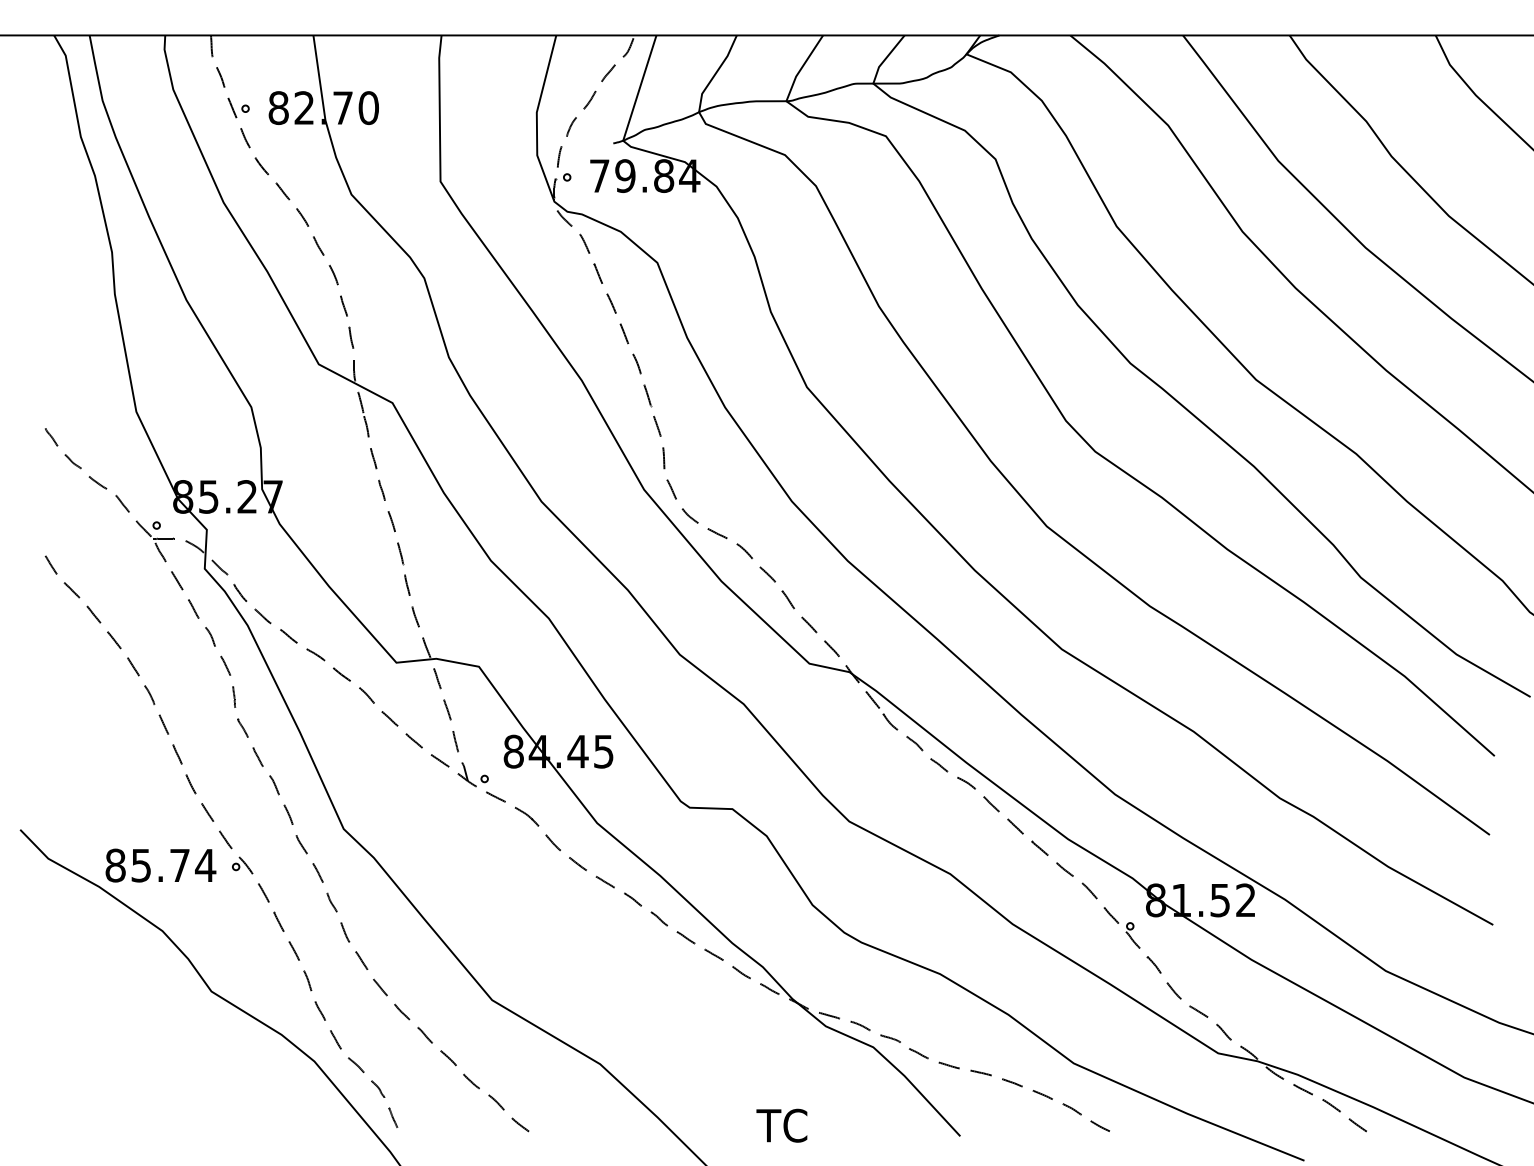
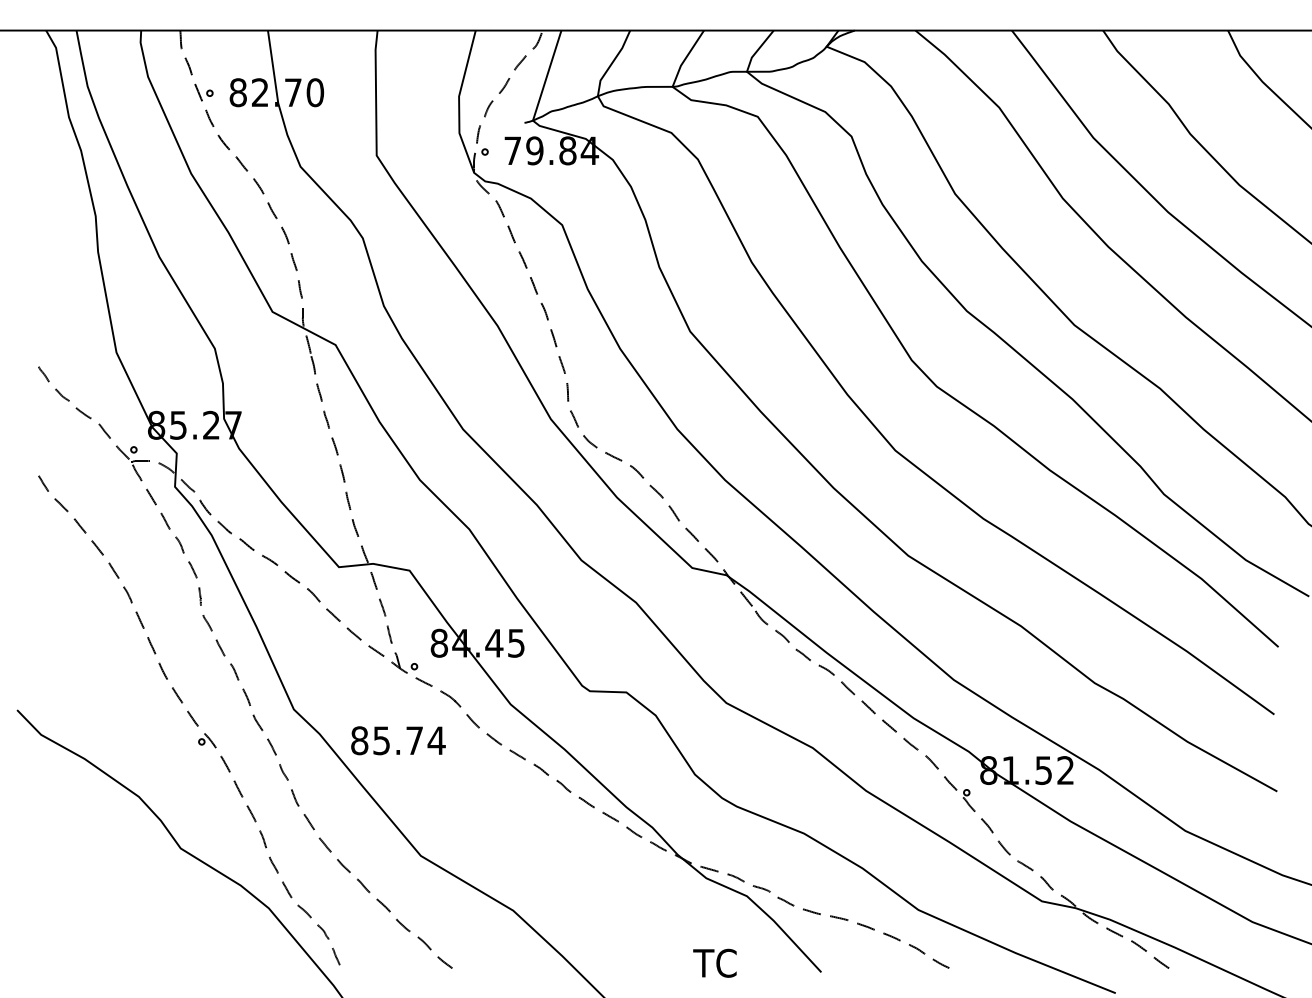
text: (160, 865) -> (398, 740), moved
text: (781, 1125) -> (714, 963), moved

